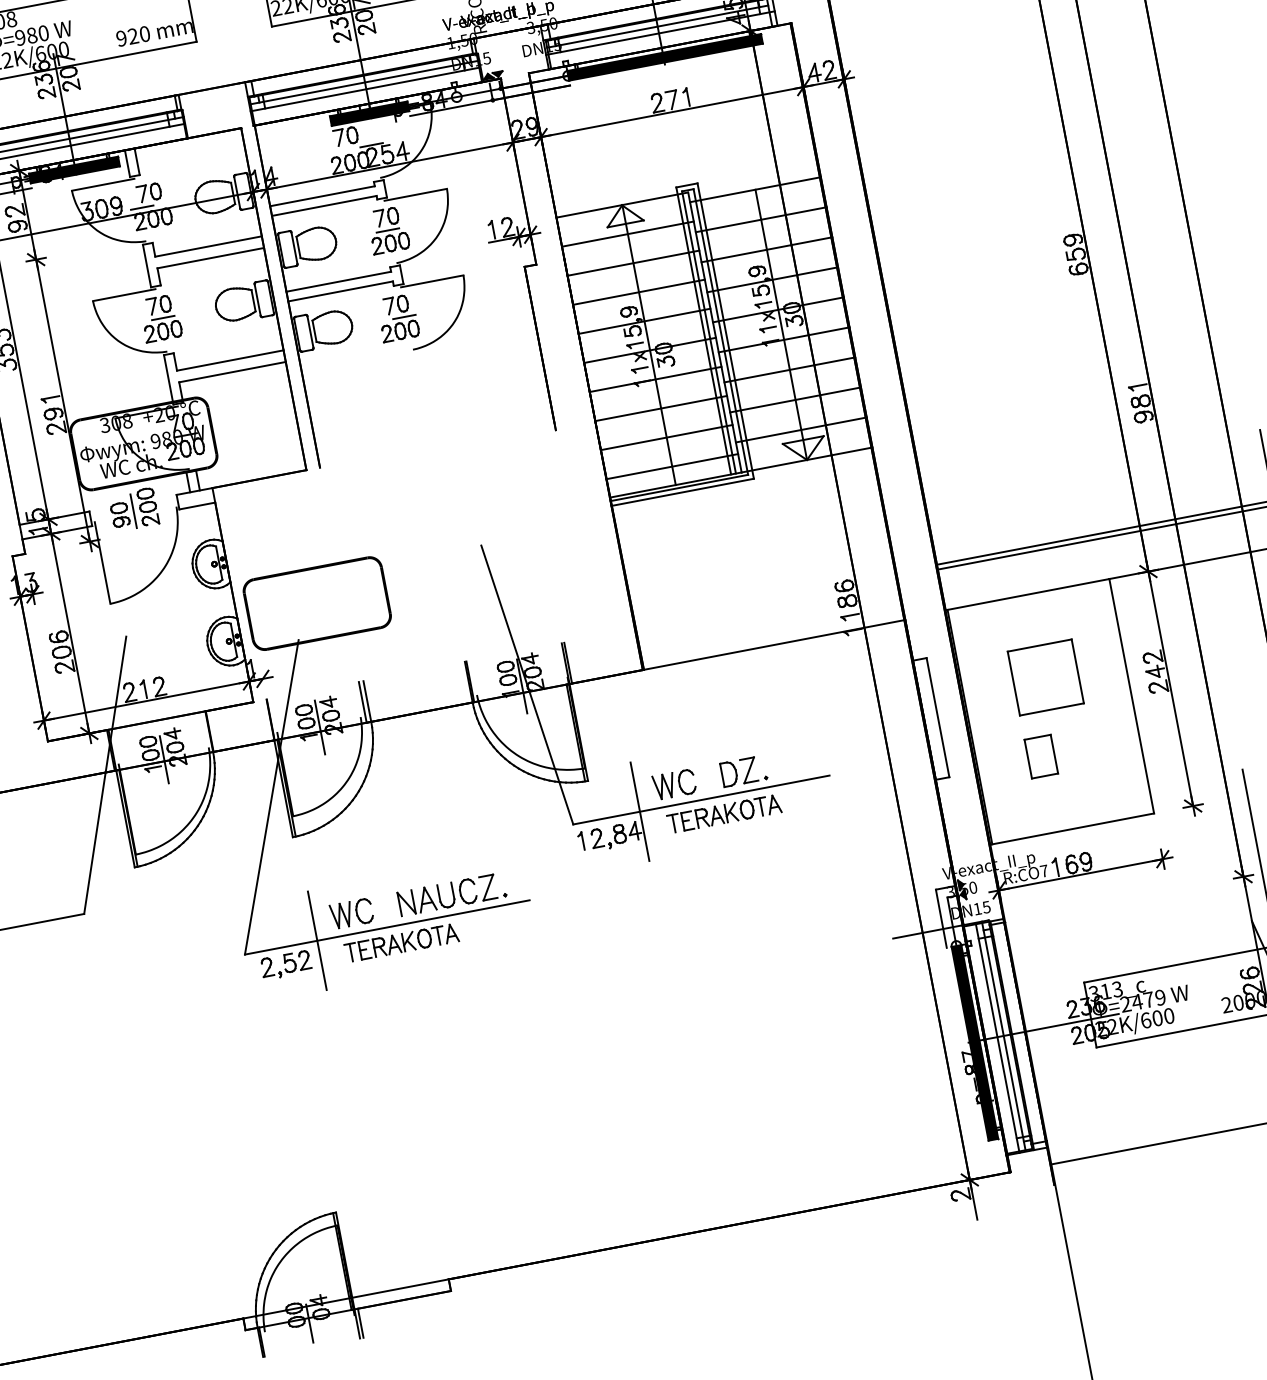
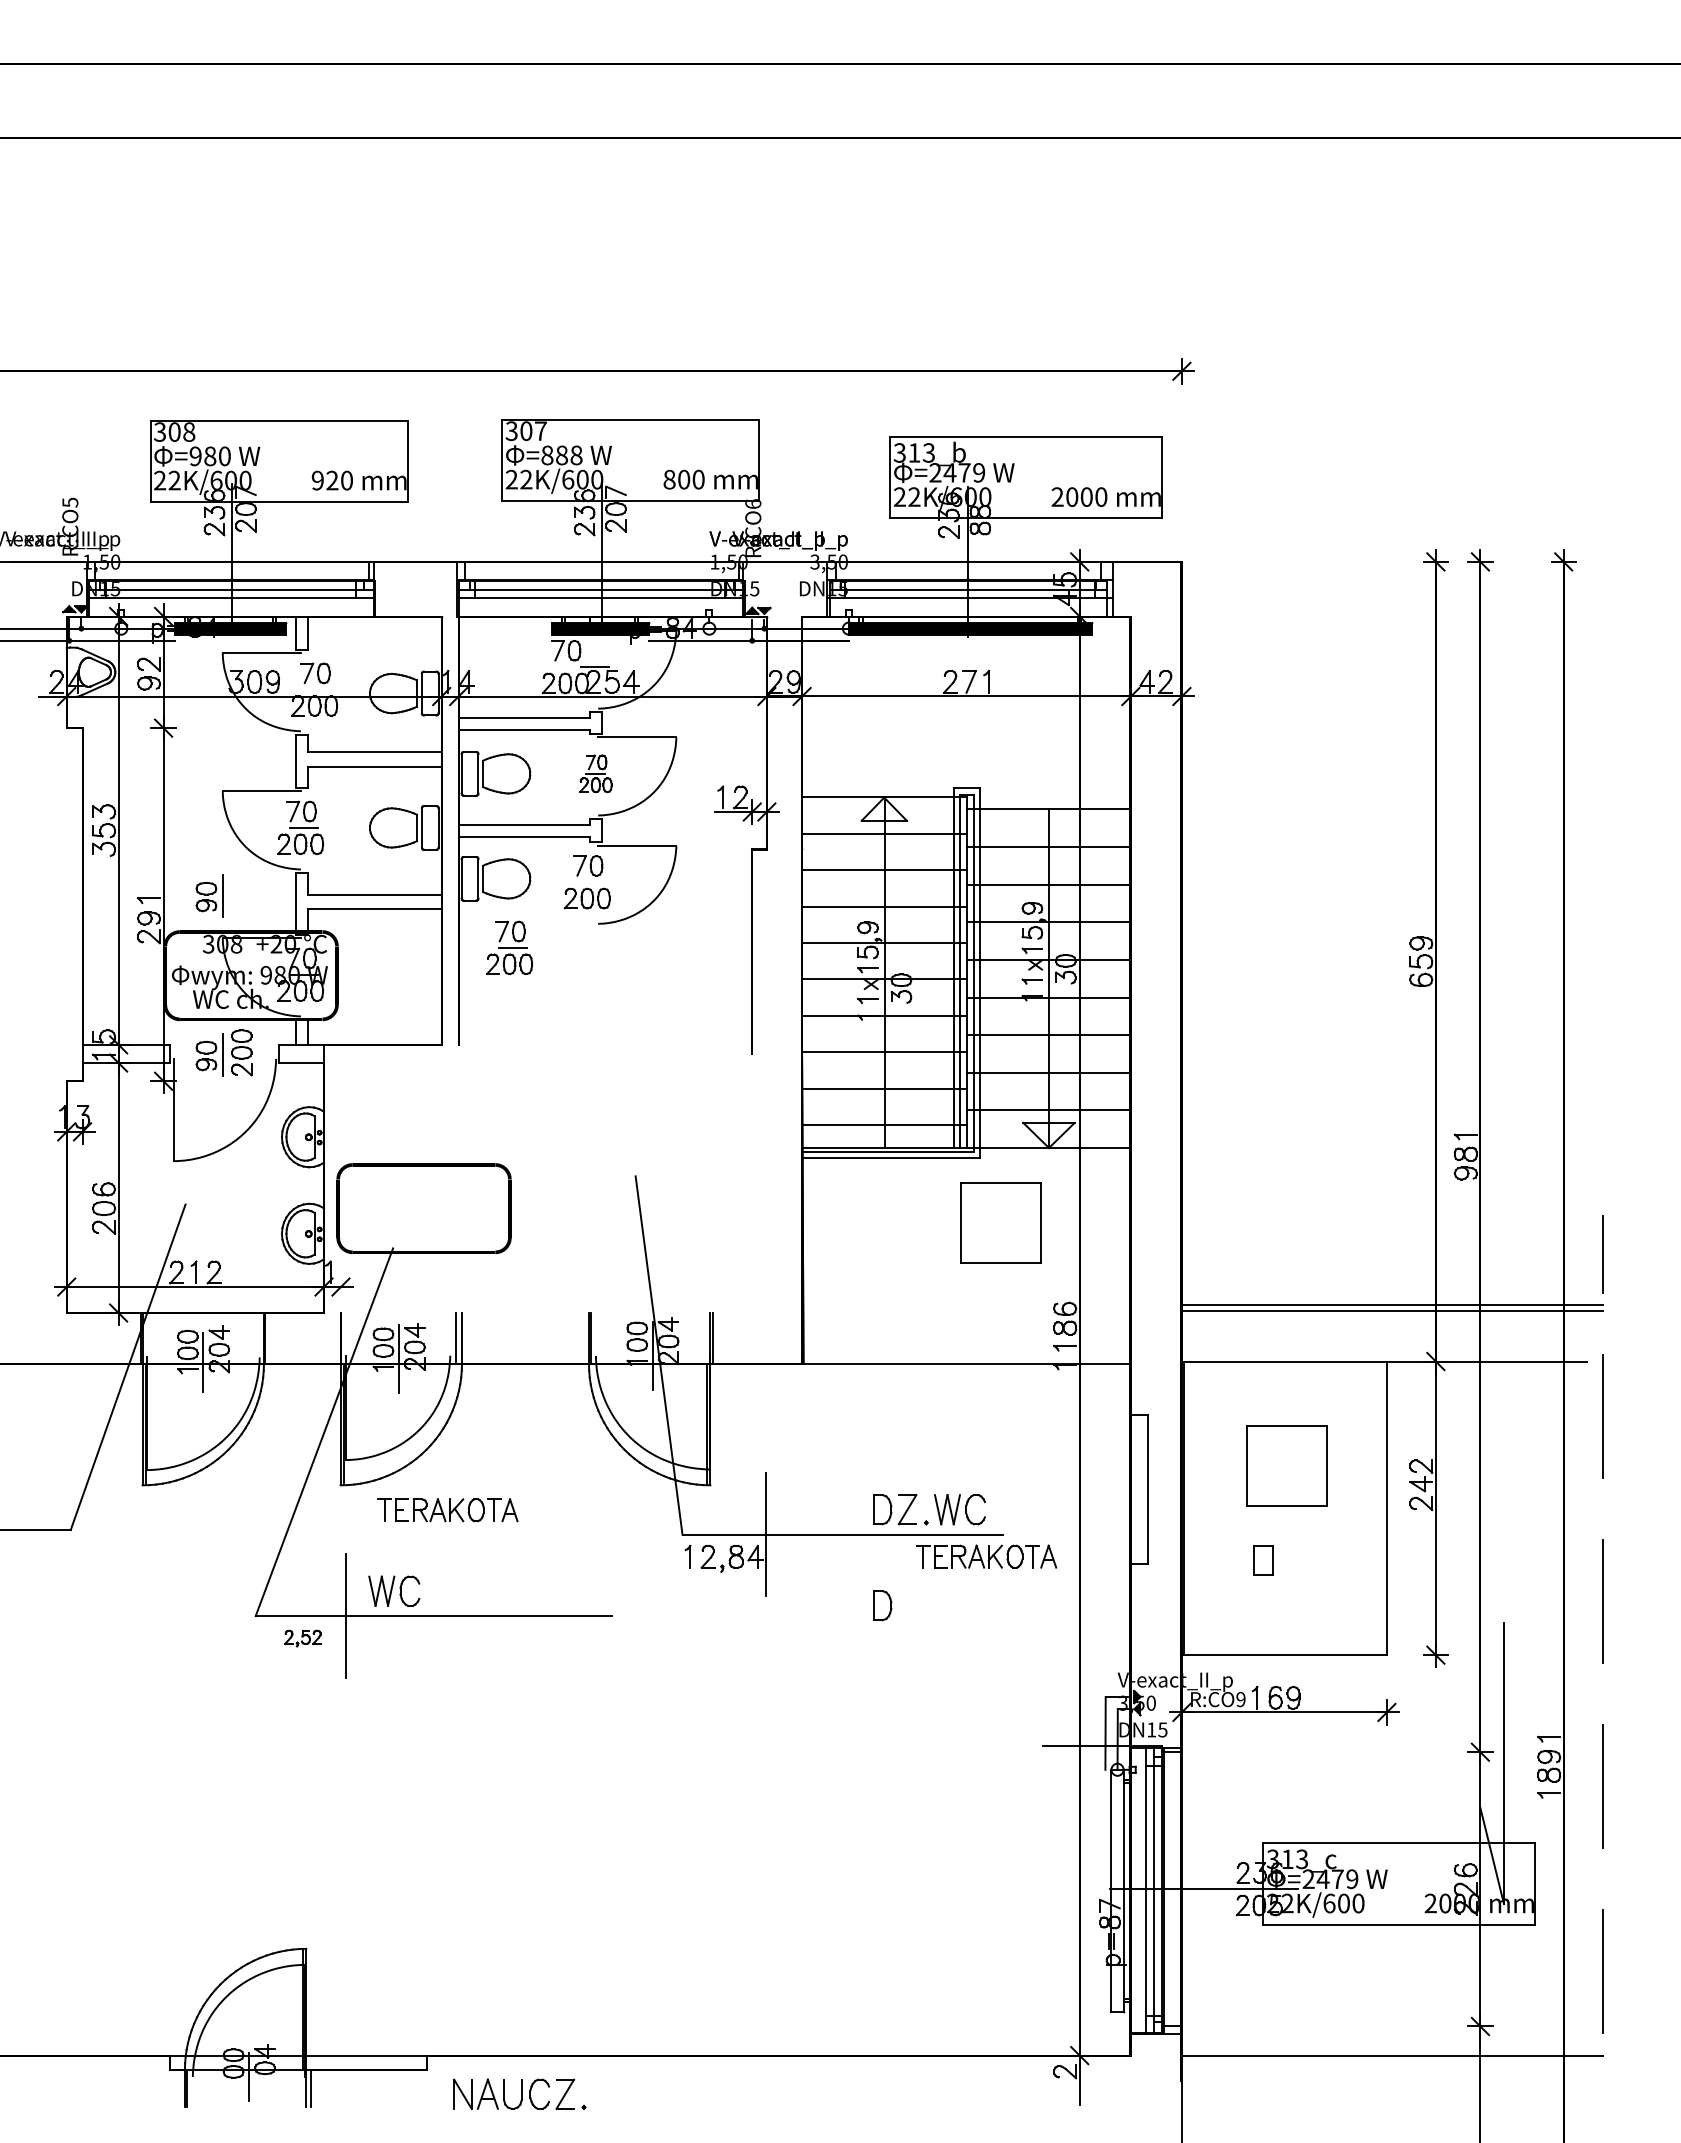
line: (142, 207) -> (303, 689), removed
part: (387, 230) -> (595, 773), size x0.7
line: (404, 317) -> (595, 882), removed
part: (345, 382) -> (509, 947), added
part: (98, 386) -> (209, 895), added
part: (779, 526) -> (1000, 1222), added
part: (1041, 756) -> (1263, 1560), size x0.6
part: (674, 784) -> (959, 1509), moved
part: (724, 813) -> (986, 1556), moved
part: (743, 850) -> (882, 1605), added
text: (1043, 871) -> (1240, 1699), R:CO7 -> R:CO9
part: (451, 893) -> (519, 2093), moved
part: (401, 943) -> (447, 1510), moved
part: (285, 965) -> (302, 1638), size x0.6
fill: (974, 1042) -> (1117, 1890), removed

